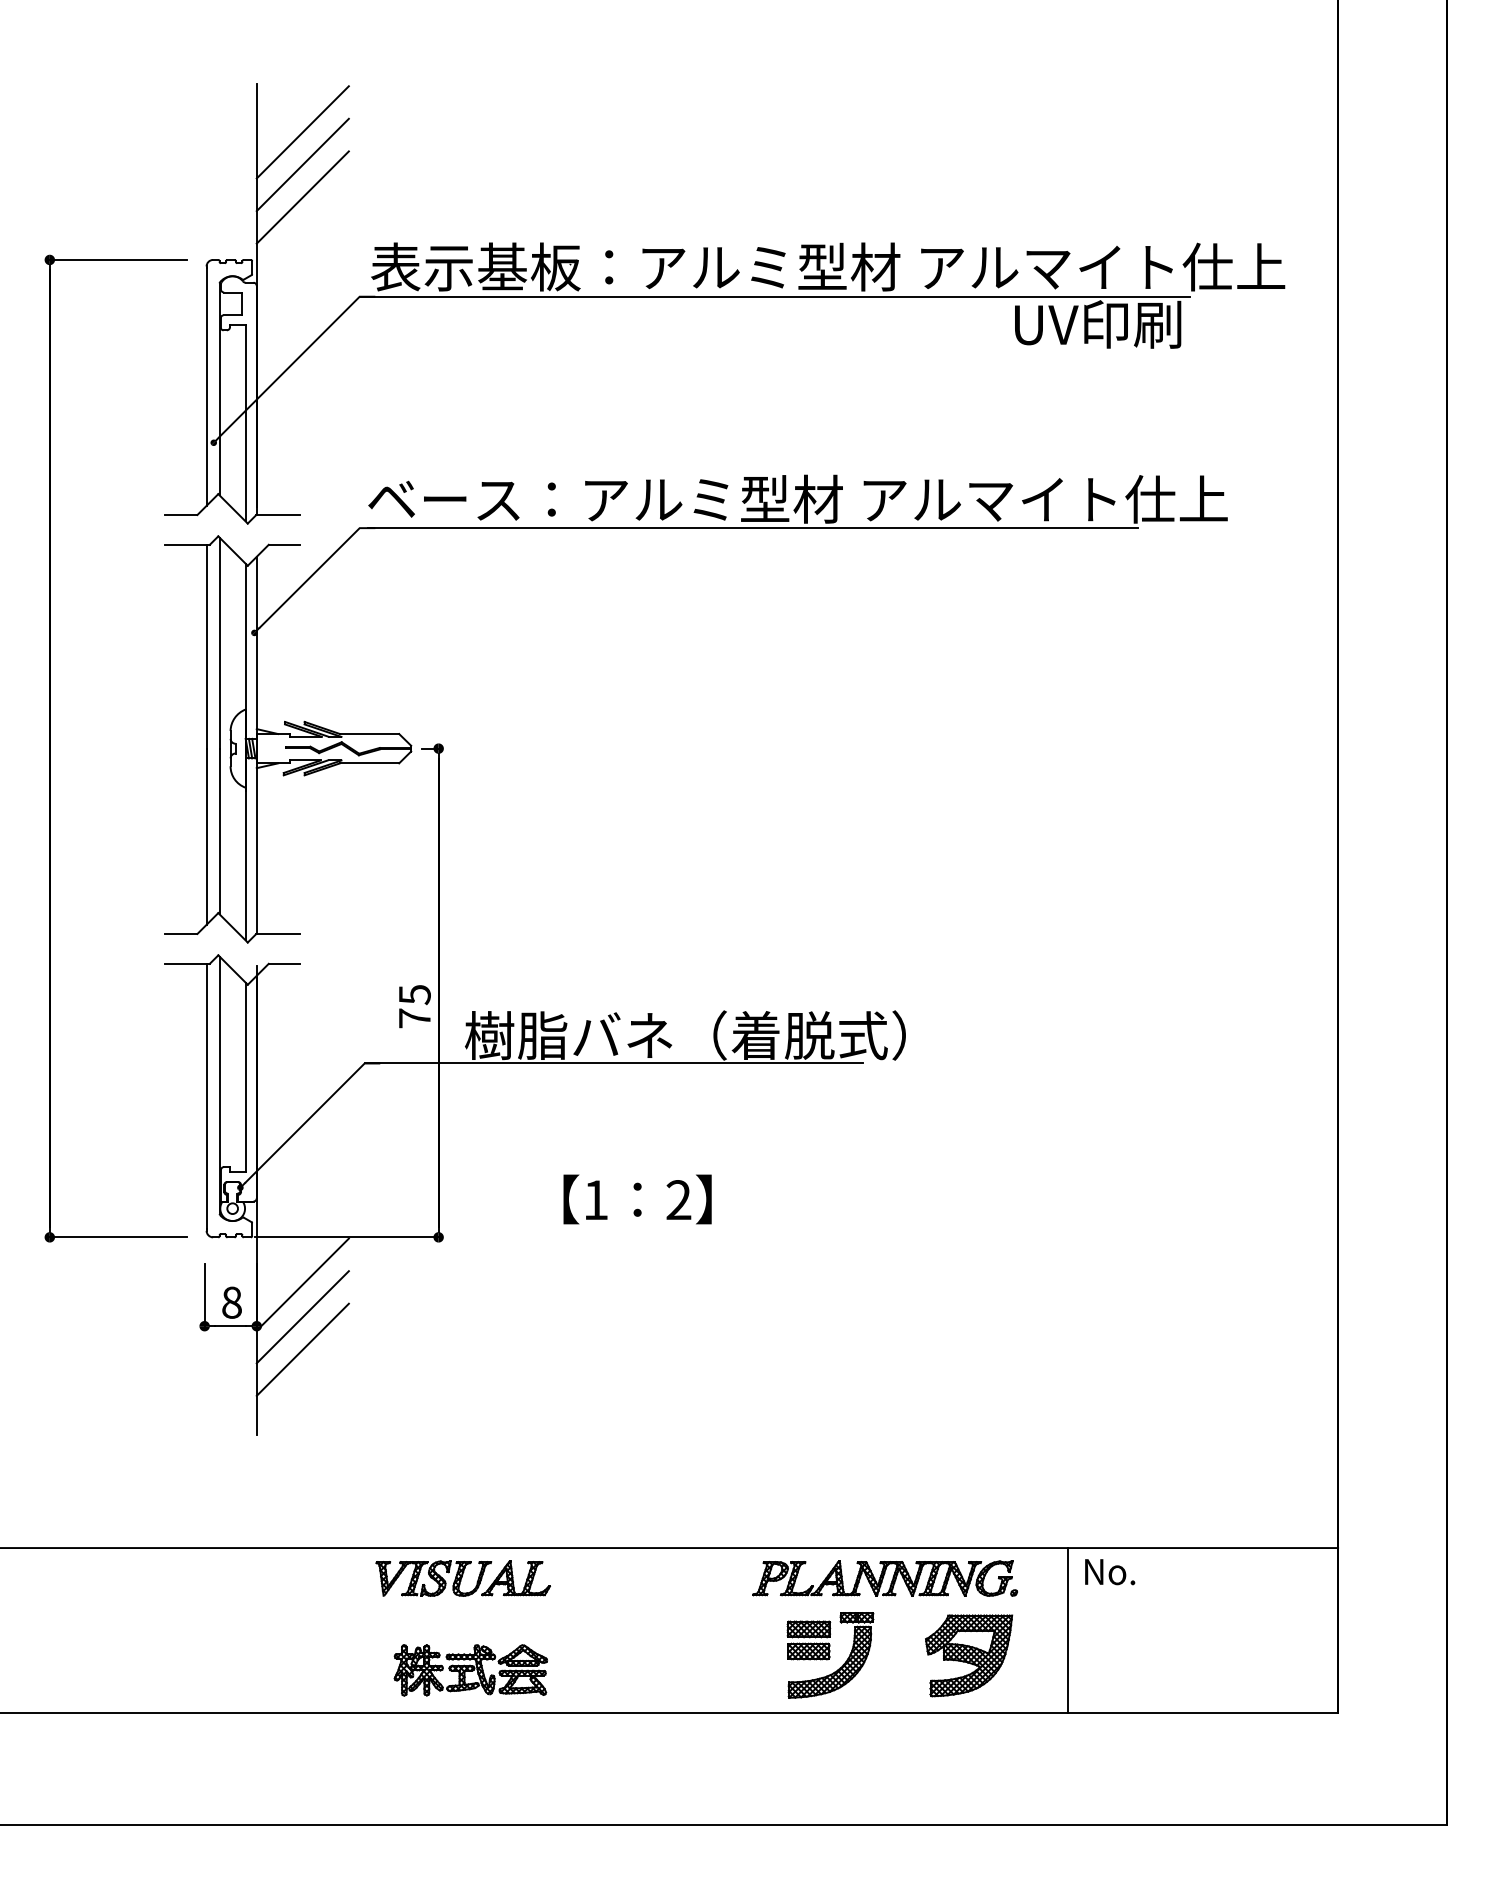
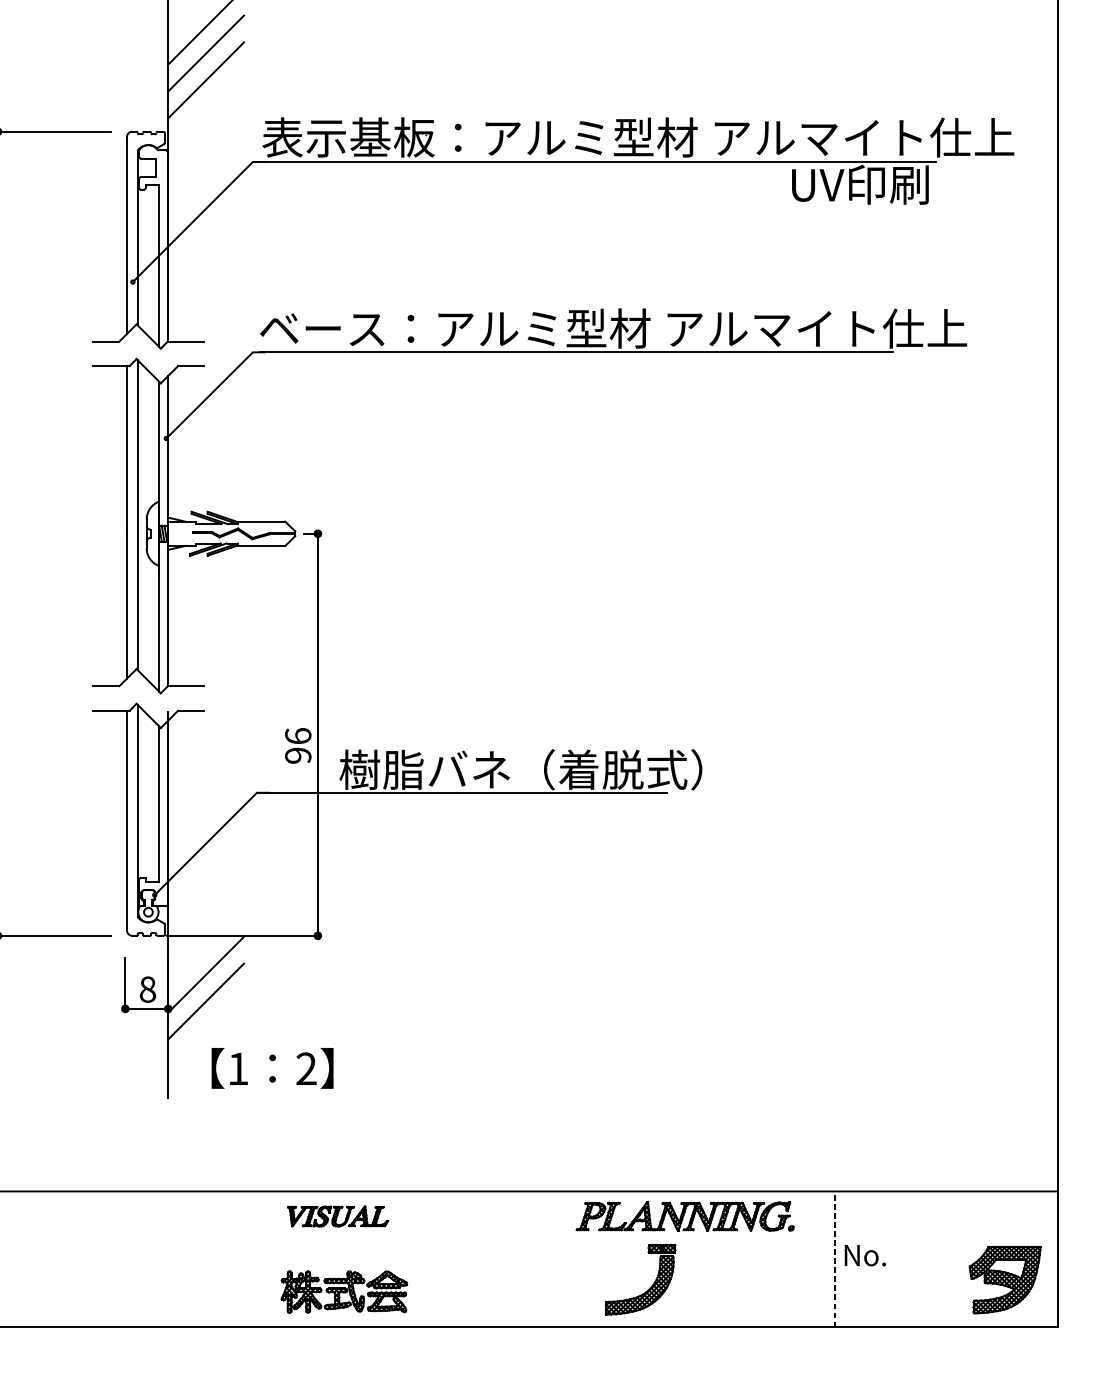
text: (414, 1006) -> (298, 745), 75 -> 96
text: (637, 1199) -> (272, 1068), moved
line: (302, 1349) -> (205, 1028), removed
text: (1110, 1572) -> (865, 1255), moved
part: (462, 1578) -> (337, 1216), size x0.7
line: (1067, 1630) -> (835, 1259), solid -> dashed
part: (808, 1640) -> (622, 1267), removed
part: (969, 1655) -> (1005, 1279), moved

